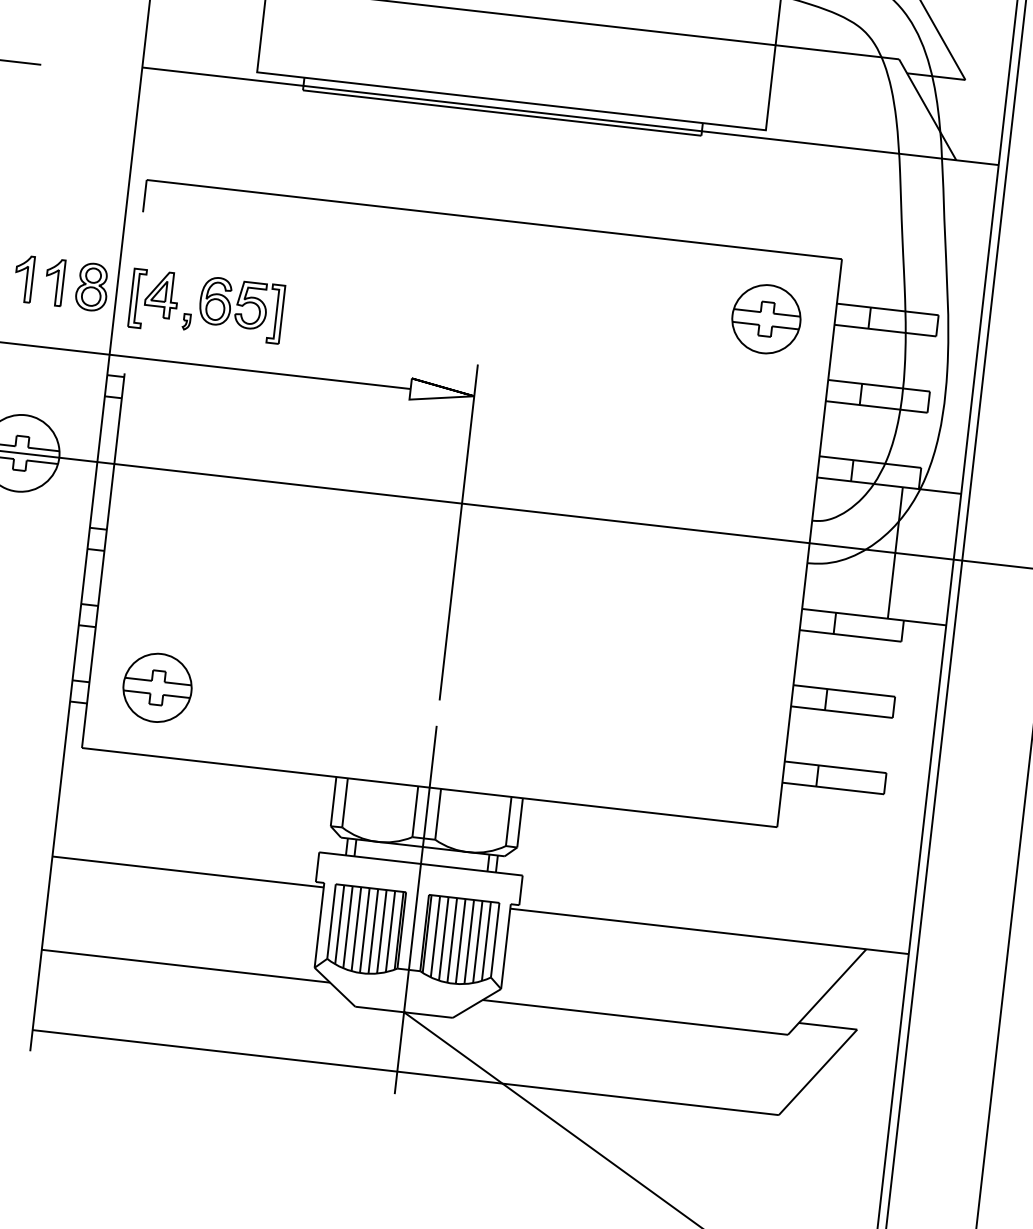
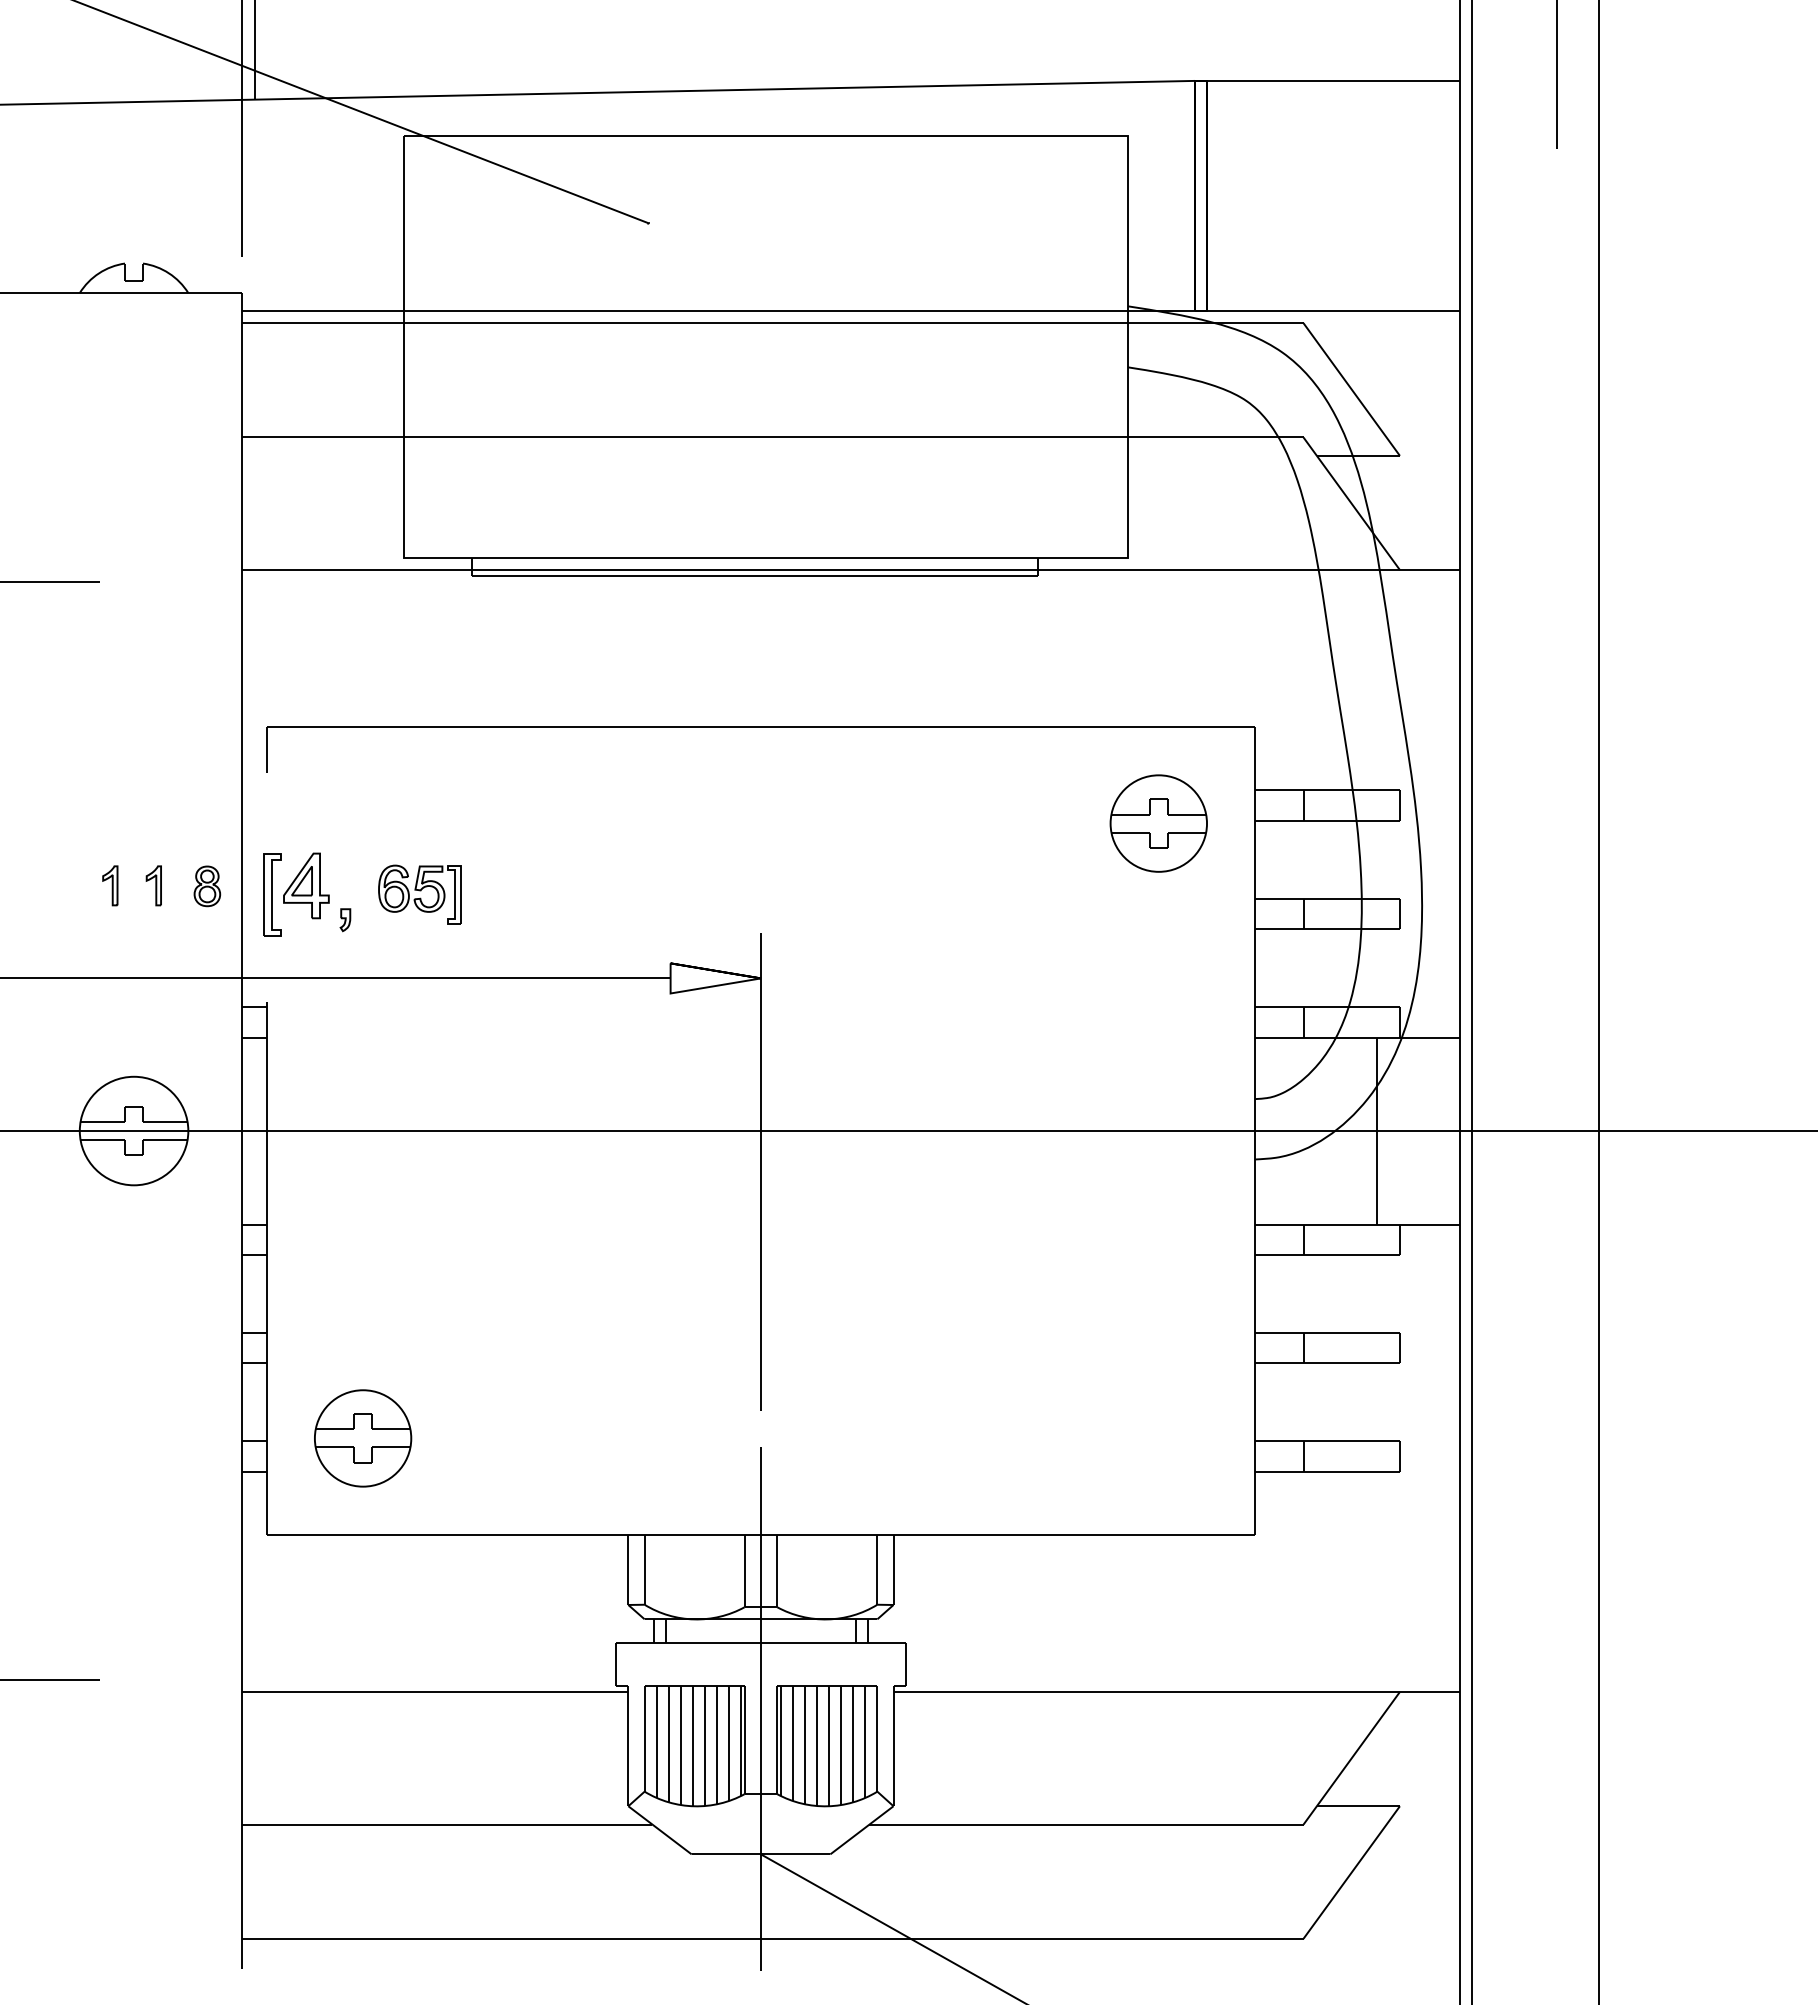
part: (24, 278) -> (110, 885), size x0.6
part: (54, 282) -> (153, 885), size x0.6
part: (92, 287) -> (207, 886), size x0.6
part: (240, 309) -> (419, 894), size x0.7

